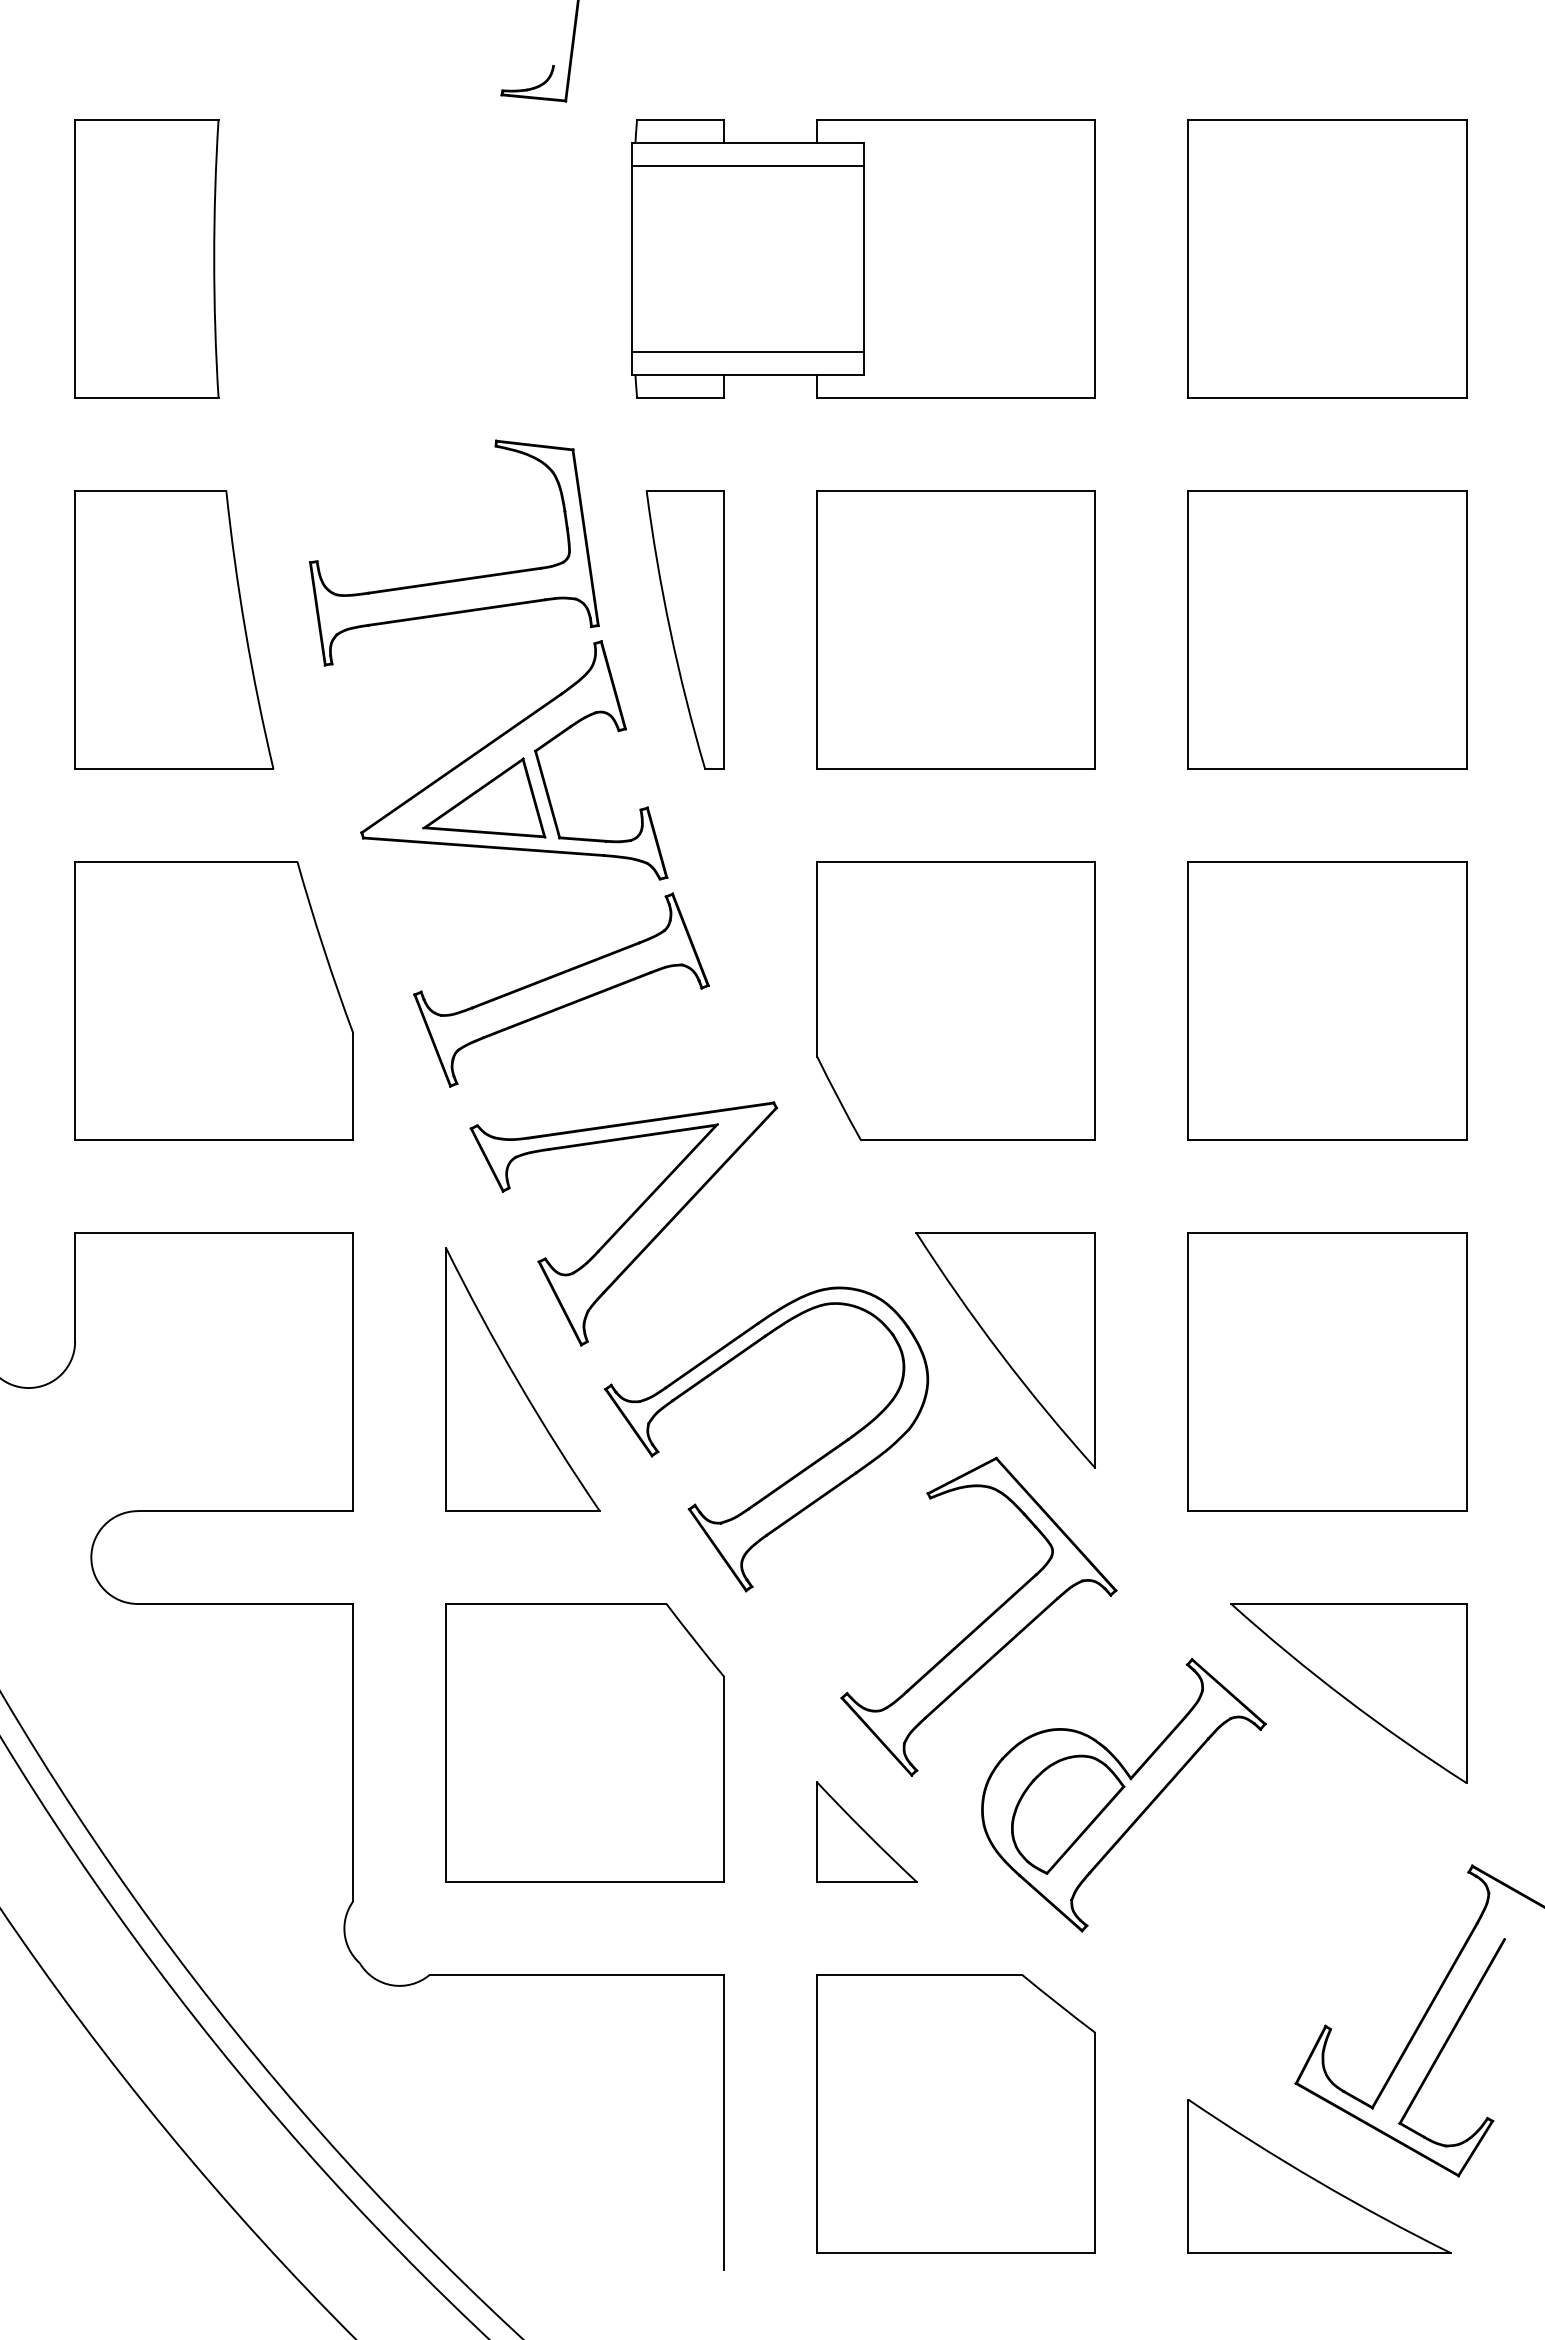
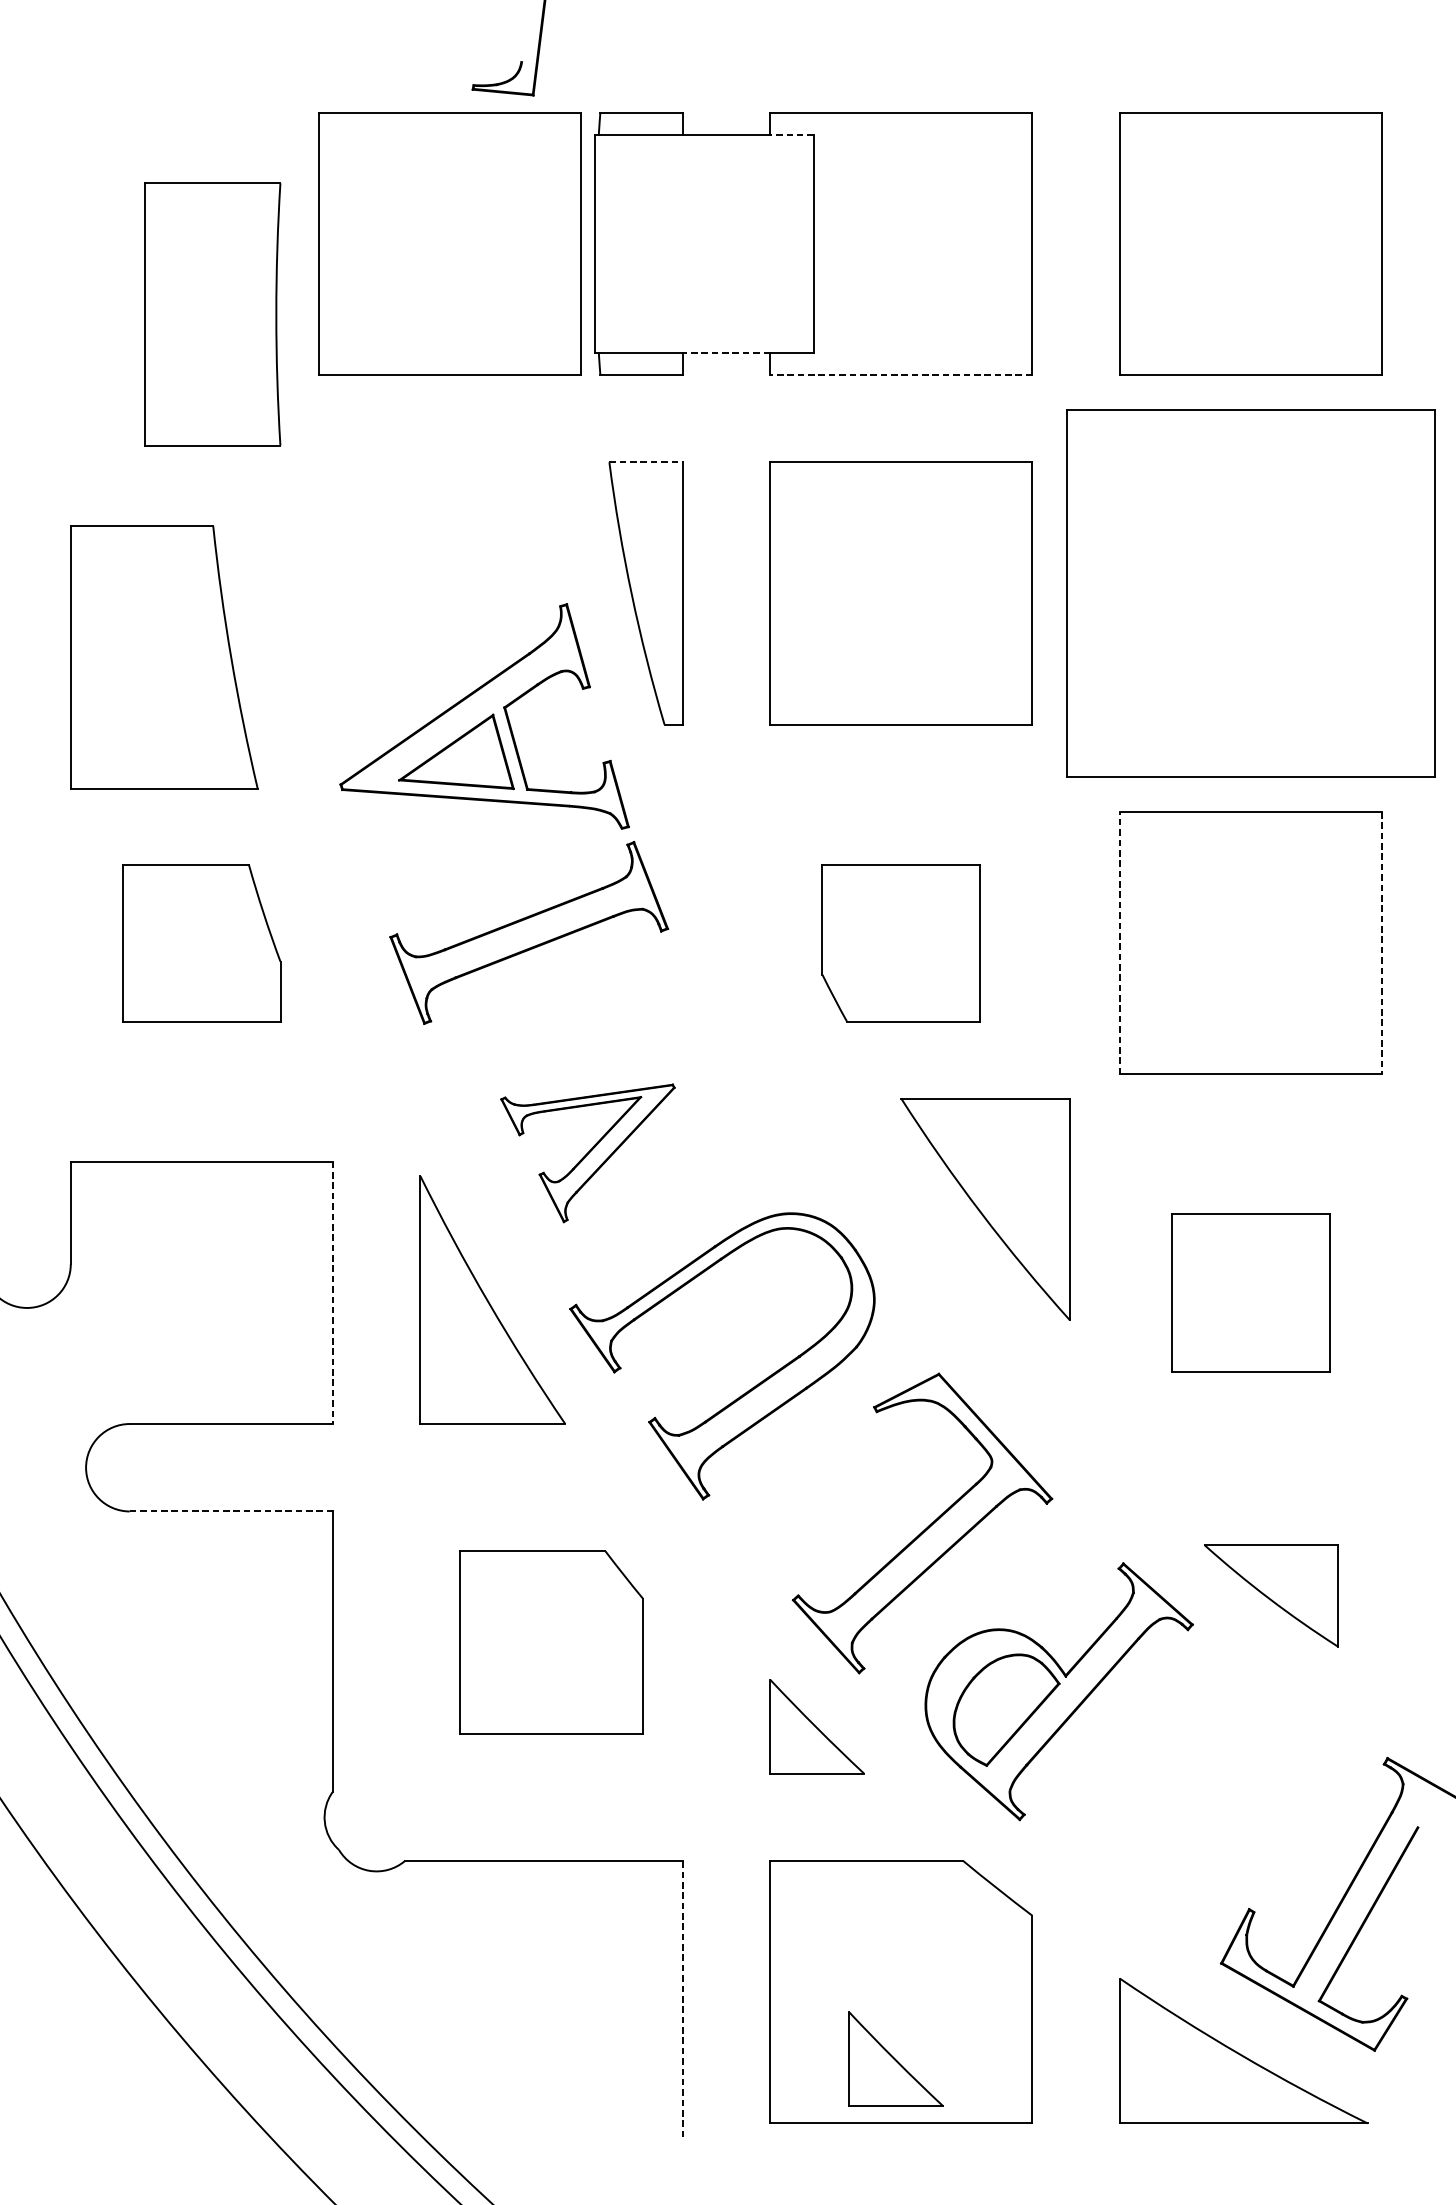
line: (839, 142) -> (791, 134), solid -> dashed
line: (747, 165) -> (704, 155), removed
part: (146, 258) -> (212, 314), moved
part: (477, 258) -> (449, 243), added
line: (747, 352) -> (704, 332), removed
line: (770, 374) -> (726, 352), solid -> dashed
line: (955, 398) -> (900, 375), solid -> dashed
line: (685, 490) -> (646, 462), solid -> dashed
part: (458, 578) -> (432, 545), removed
part: (174, 629) -> (164, 657), moved
part: (1327, 629) -> (1251, 593), size x1.4
part: (213, 1000) -> (201, 942), size x0.6
part: (955, 1000) -> (900, 942), size x0.6
line: (1188, 1000) -> (1120, 942), solid -> dashed
line: (1466, 1001) -> (1382, 943), solid -> dashed
part: (623, 1223) -> (587, 1152), size x0.6
part: (1005, 1350) -> (985, 1209), moved
part: (1327, 1371) -> (1251, 1292), size x0.6
line: (353, 1372) -> (333, 1293), solid -> dashed
line: (245, 1603) -> (231, 1511), solid -> dashed
part: (1348, 1693) -> (1270, 1595), size x0.6
part: (584, 1742) -> (550, 1642), size x0.7
line: (724, 2122) -> (682, 2000), solid -> dashed
part: (950, 2184) -> (895, 2058), added

